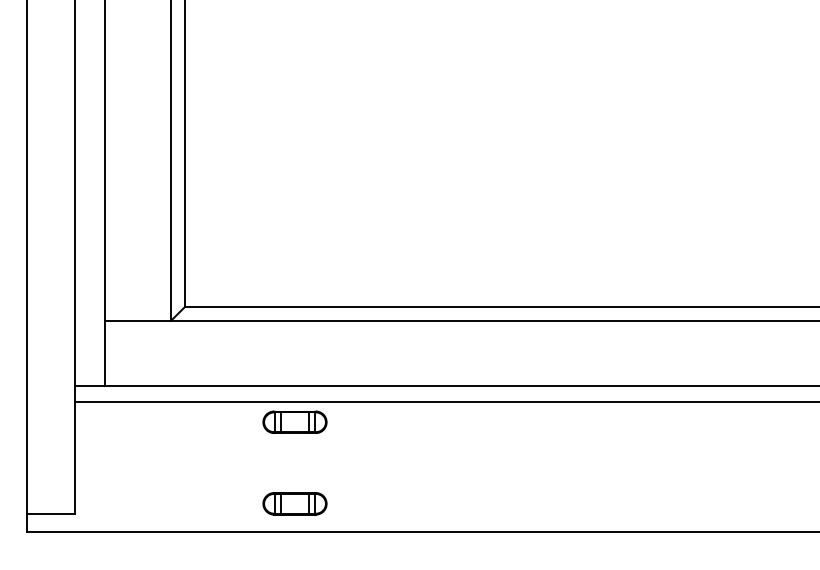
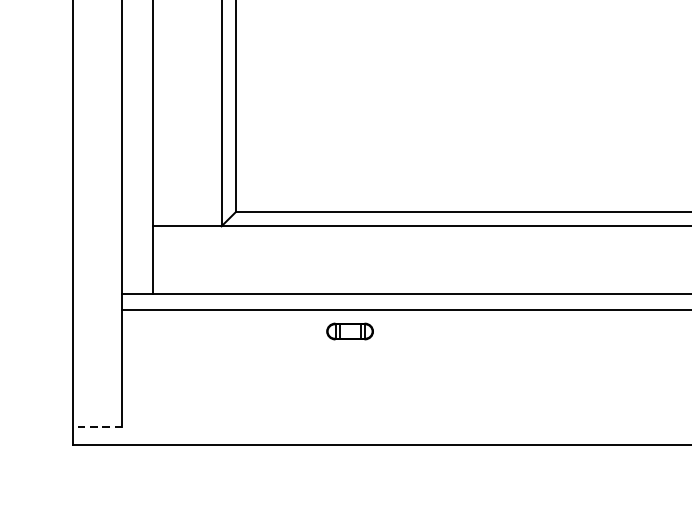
part: (294, 421) -> (349, 330), size x0.7
part: (294, 503) -> (349, 415), removed
line: (51, 513) -> (97, 426), solid -> dashed

